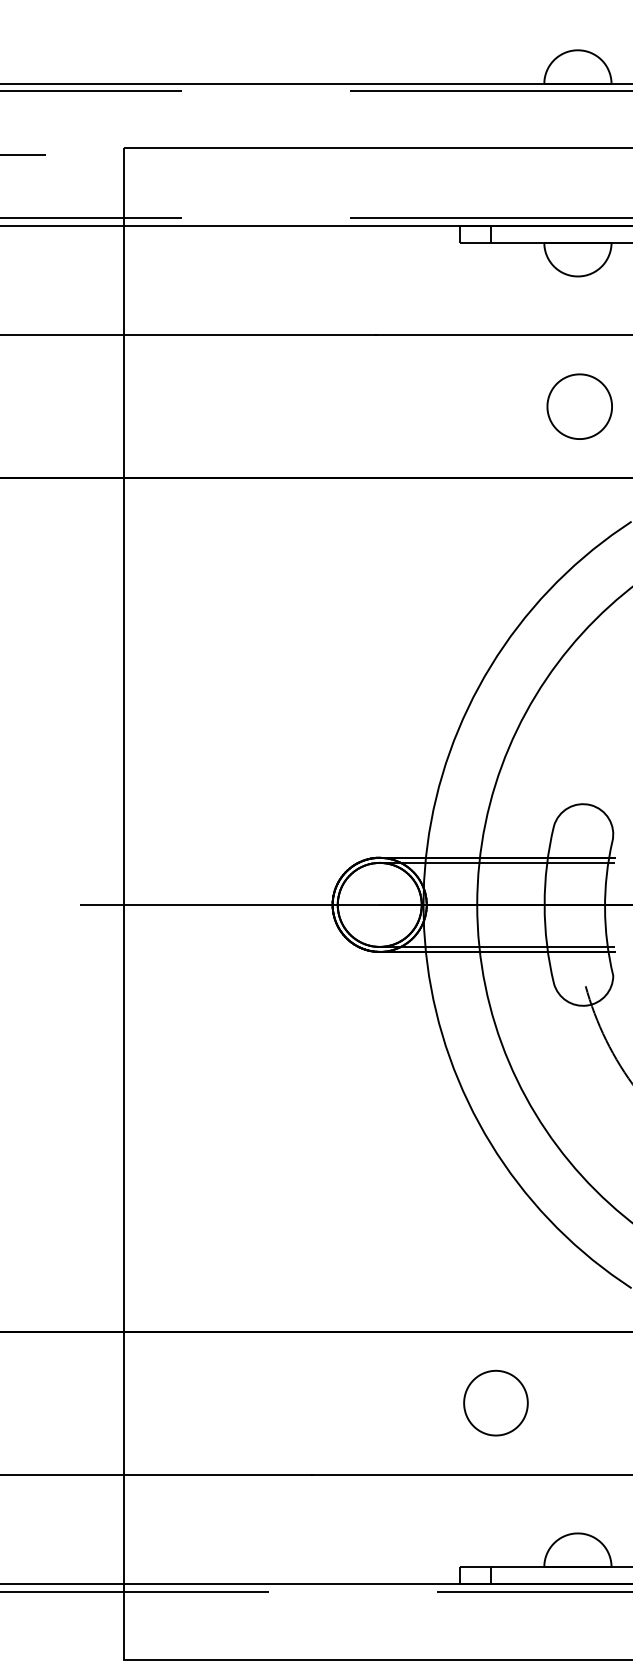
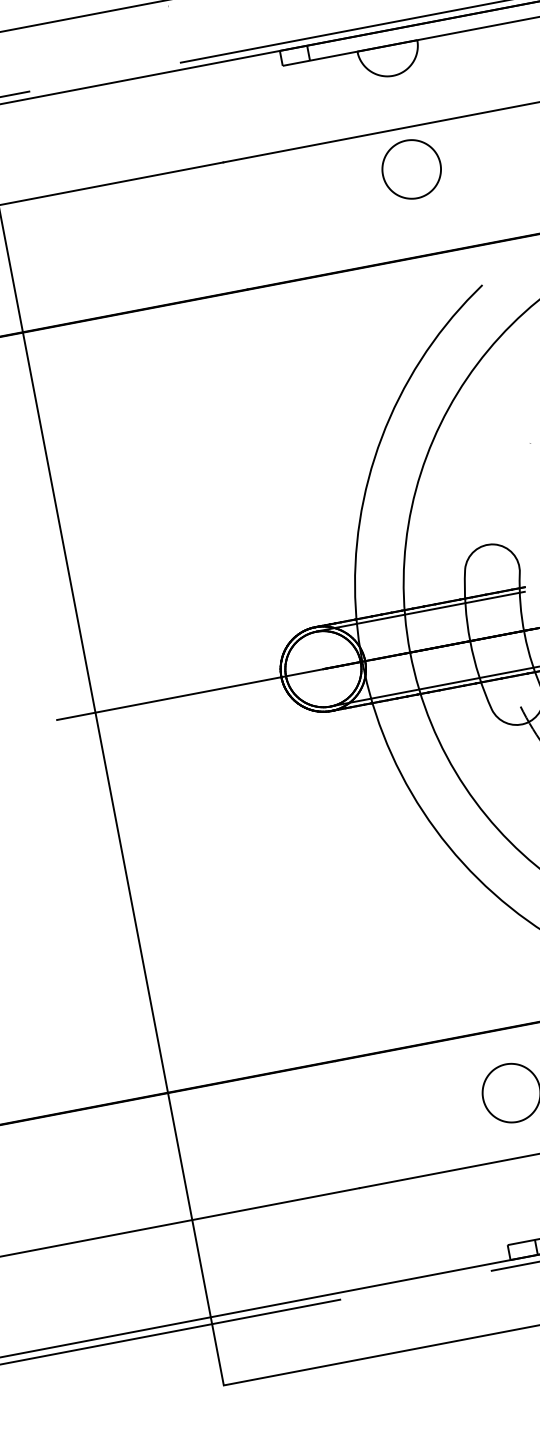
part: (579, 406) -> (411, 169), moved

